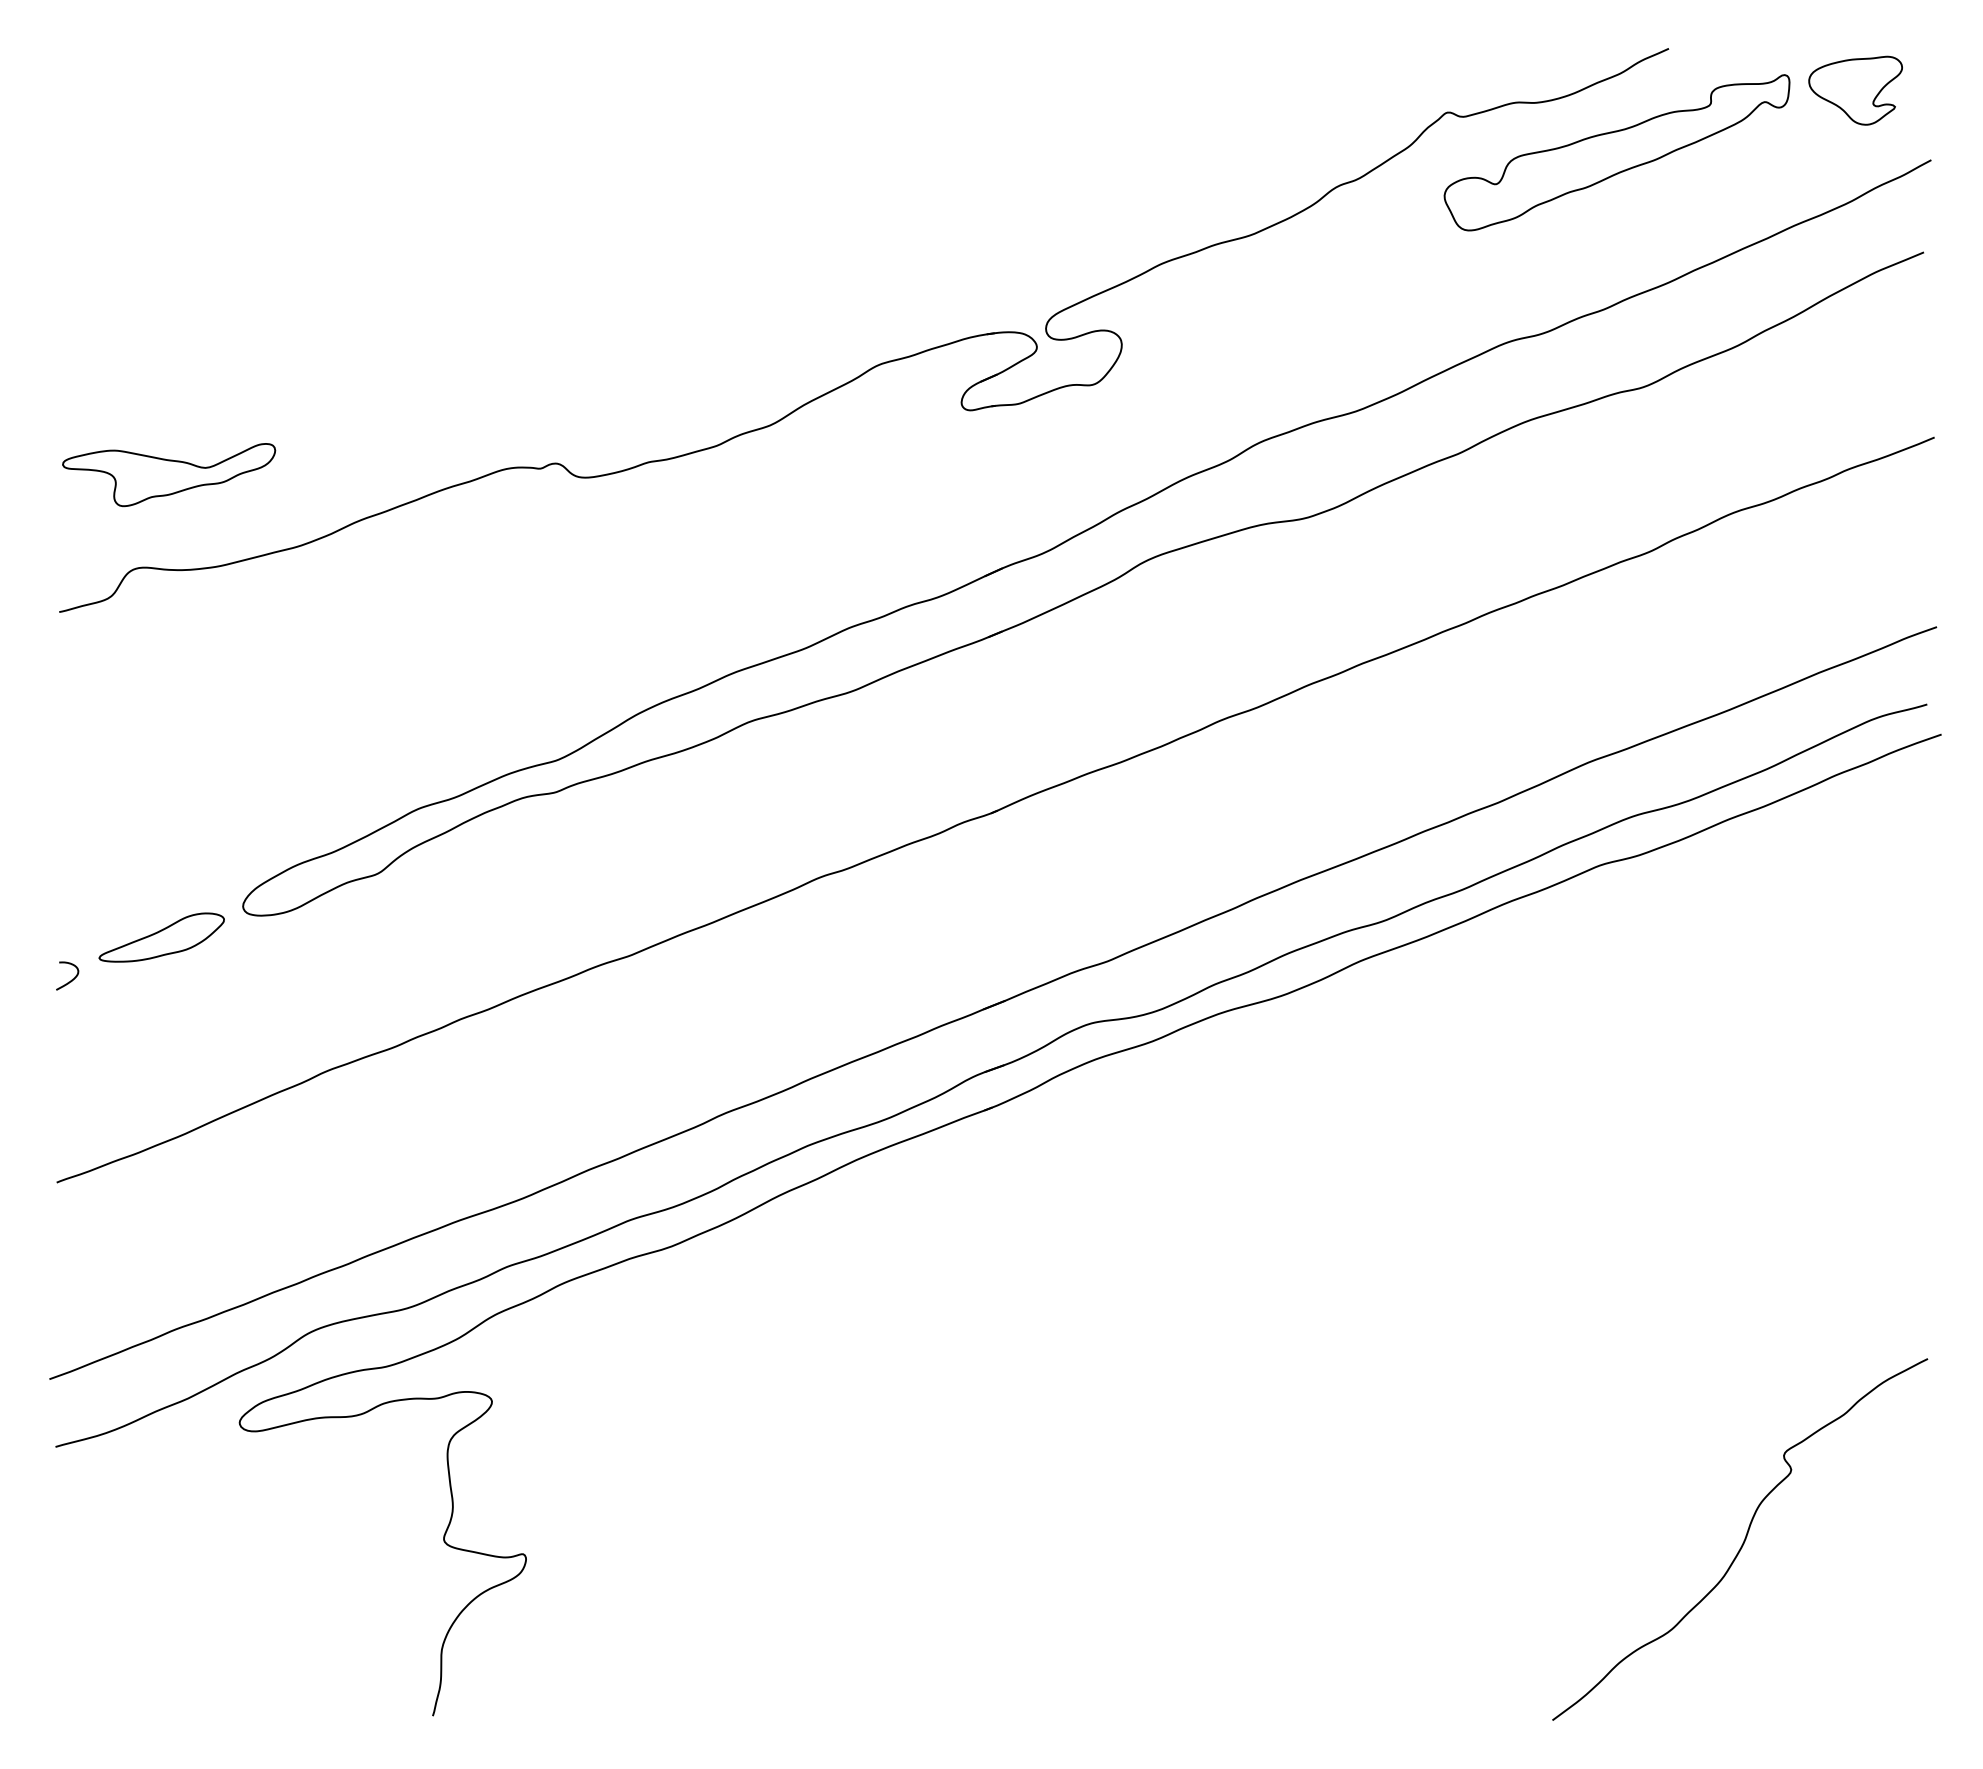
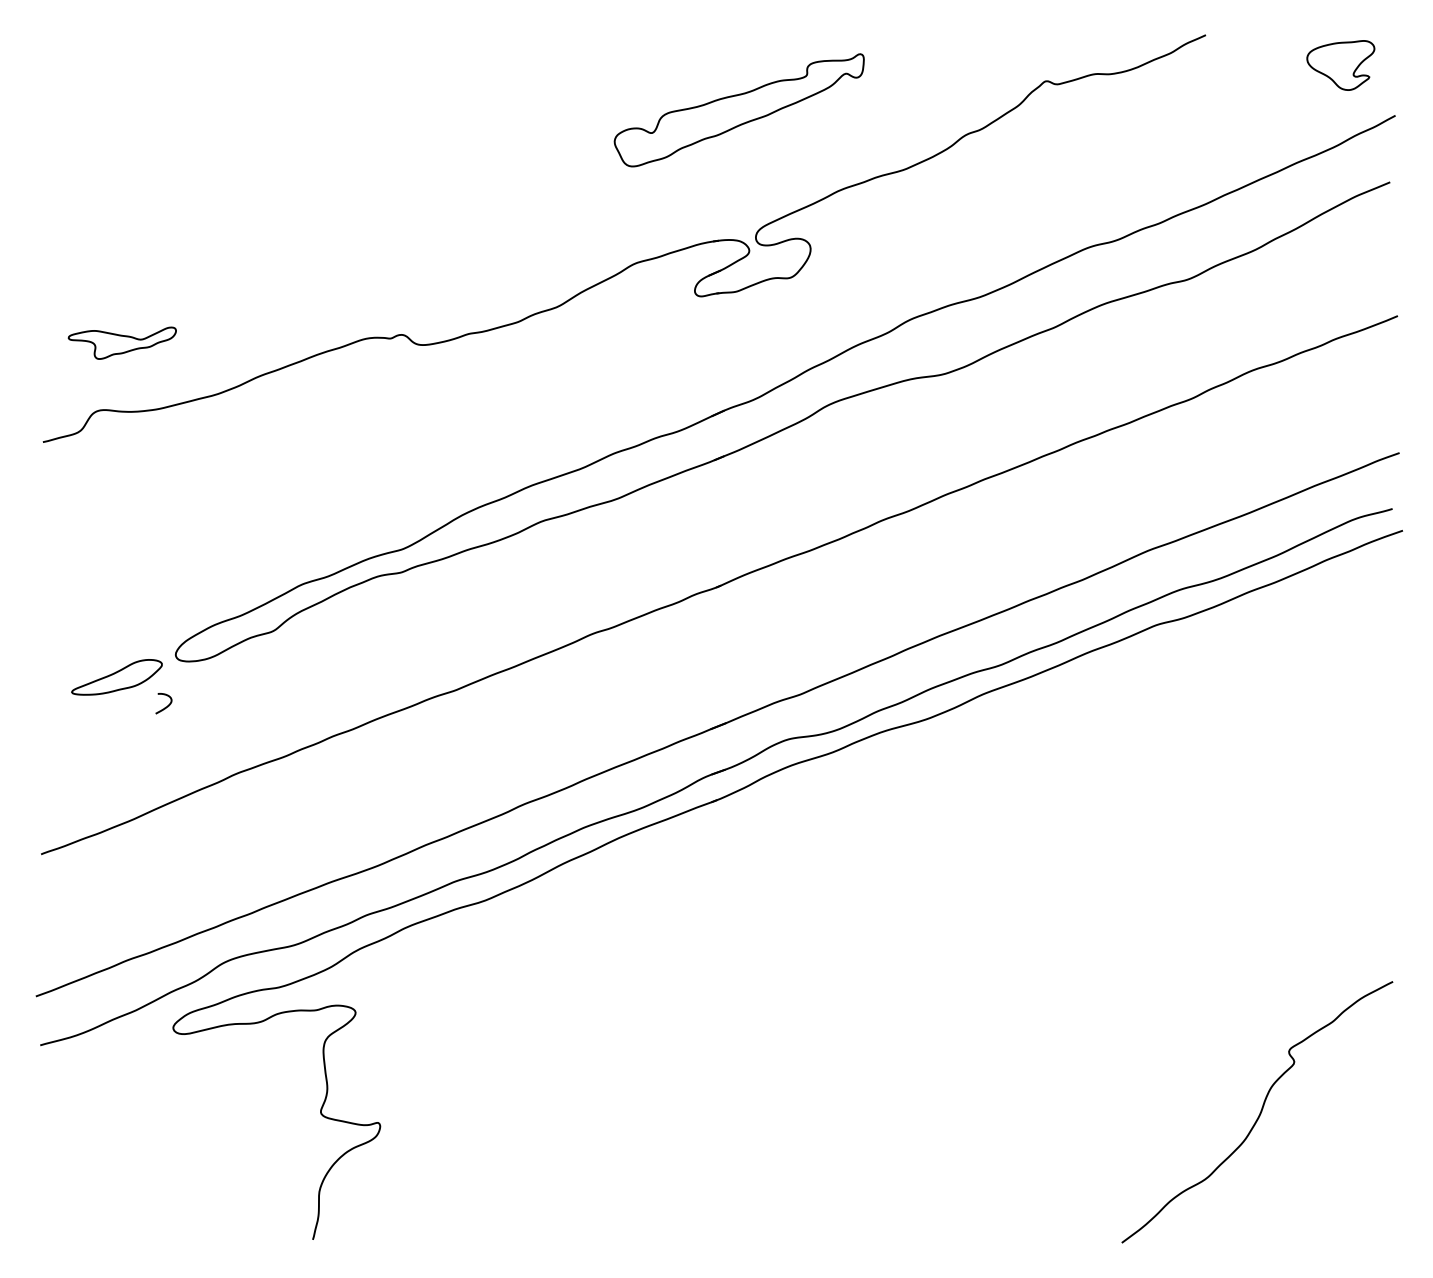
part: (1616, 152) -> (738, 110), moved
part: (169, 475) -> (122, 343), size x0.7
curve: (71, 979) -> (166, 706), moved

